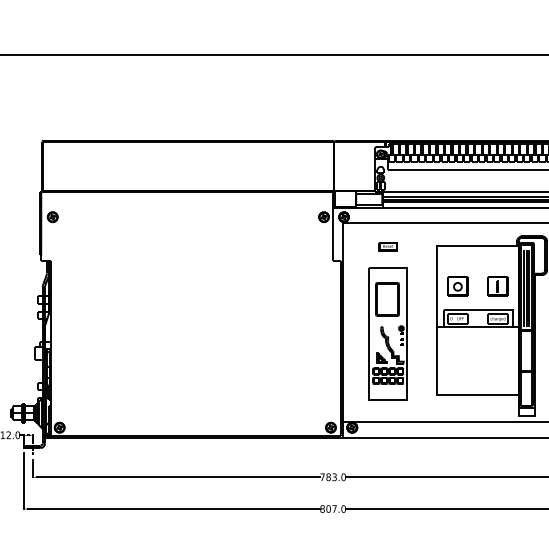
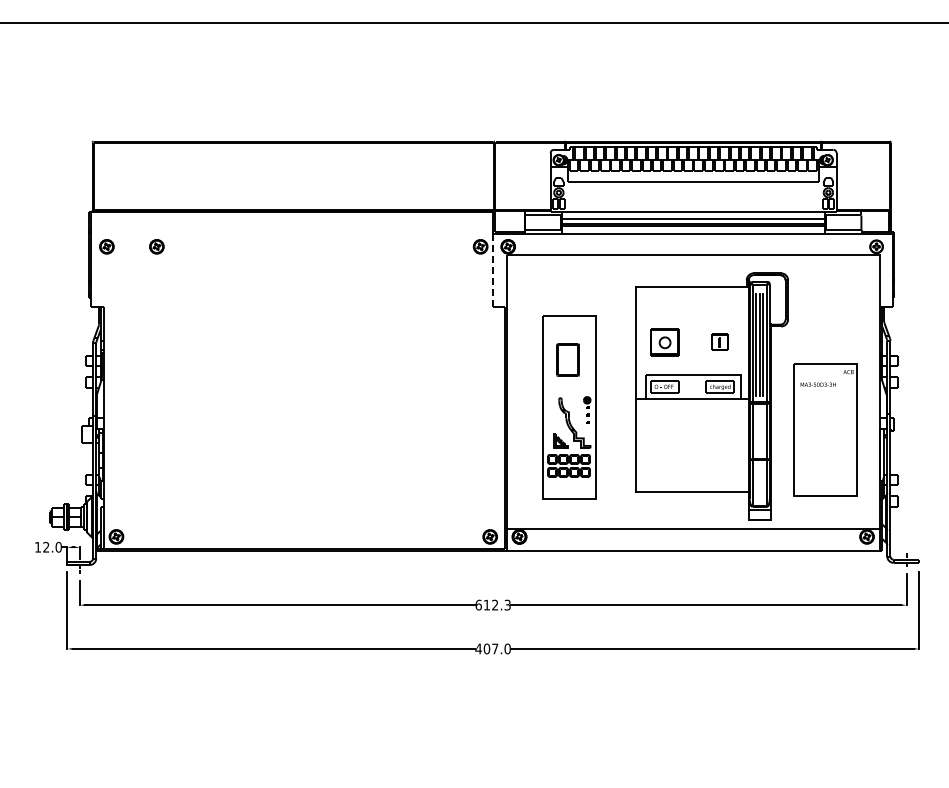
part: (88, 216) -> (156, 246), added
line: (332, 234) -> (492, 270), solid -> dashed
part: (388, 246) -> (569, 287), removed
part: (497, 286) -> (719, 342), size x0.6
part: (387, 298) -> (567, 359), size x0.7
text: (332, 476) -> (492, 604), 783.0 -> 612.3
text: (322, 508) -> (478, 648), 807.0 -> 407.0

